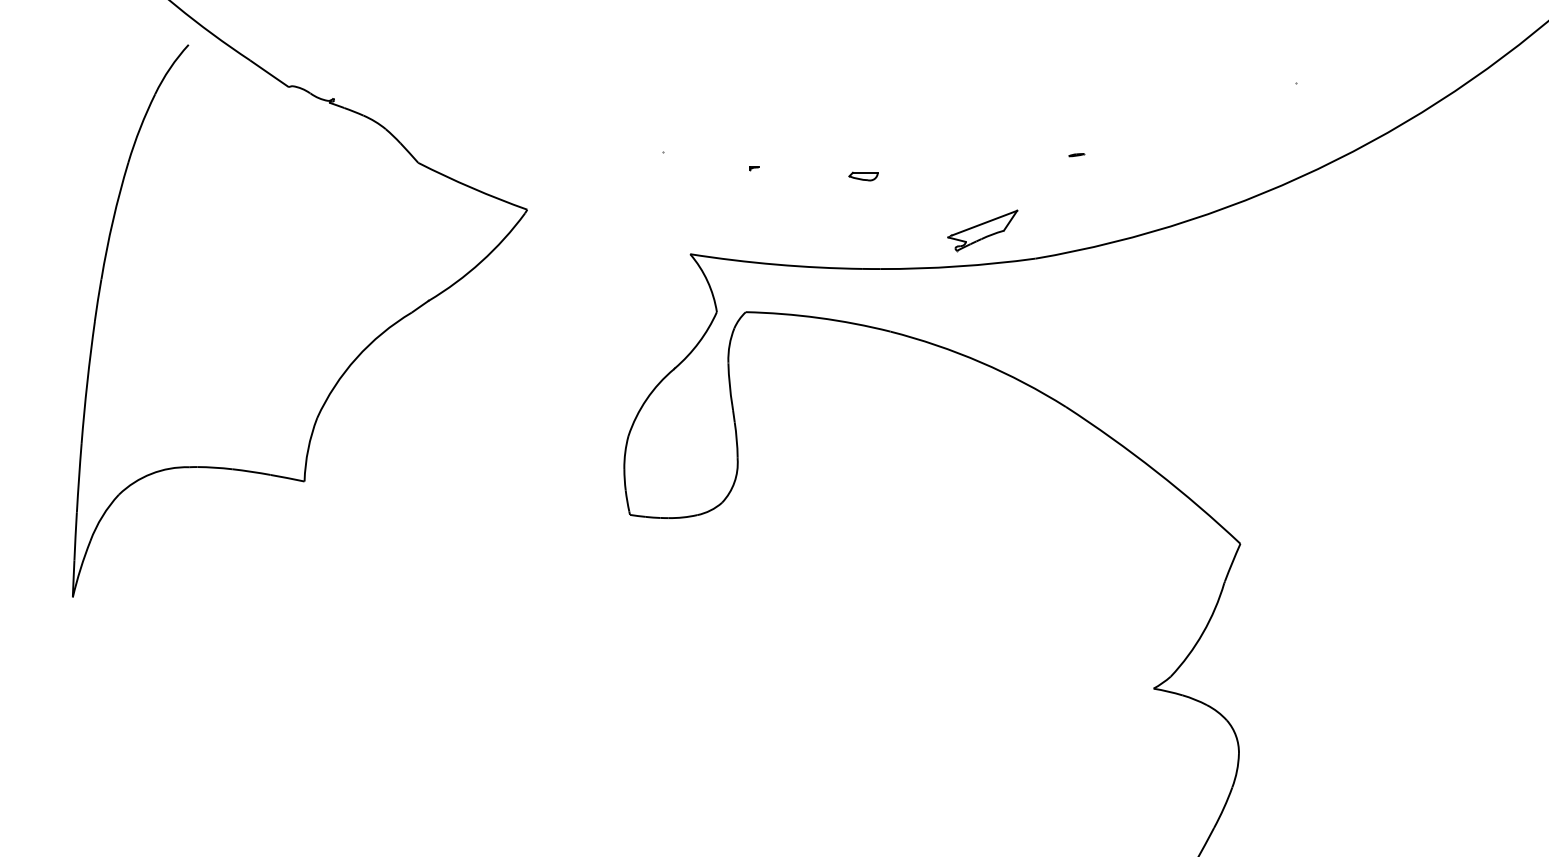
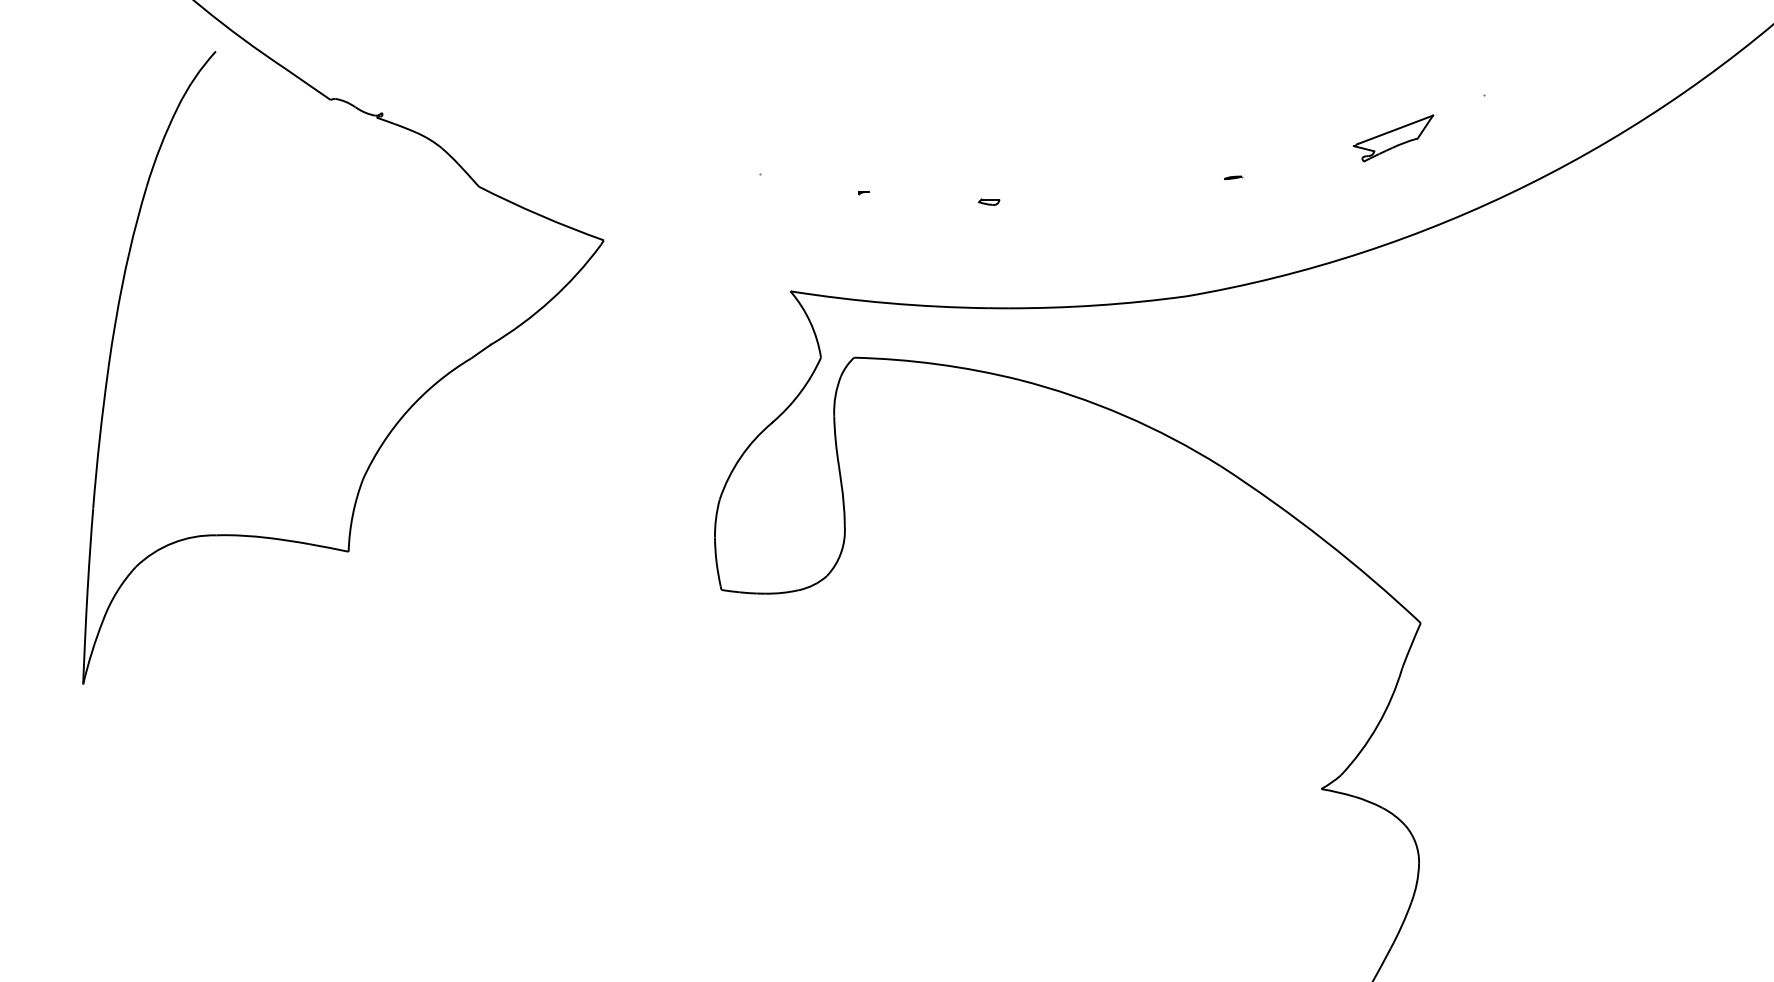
part: (863, 175) -> (989, 201), size x0.62
part: (982, 230) -> (1393, 138), moved

